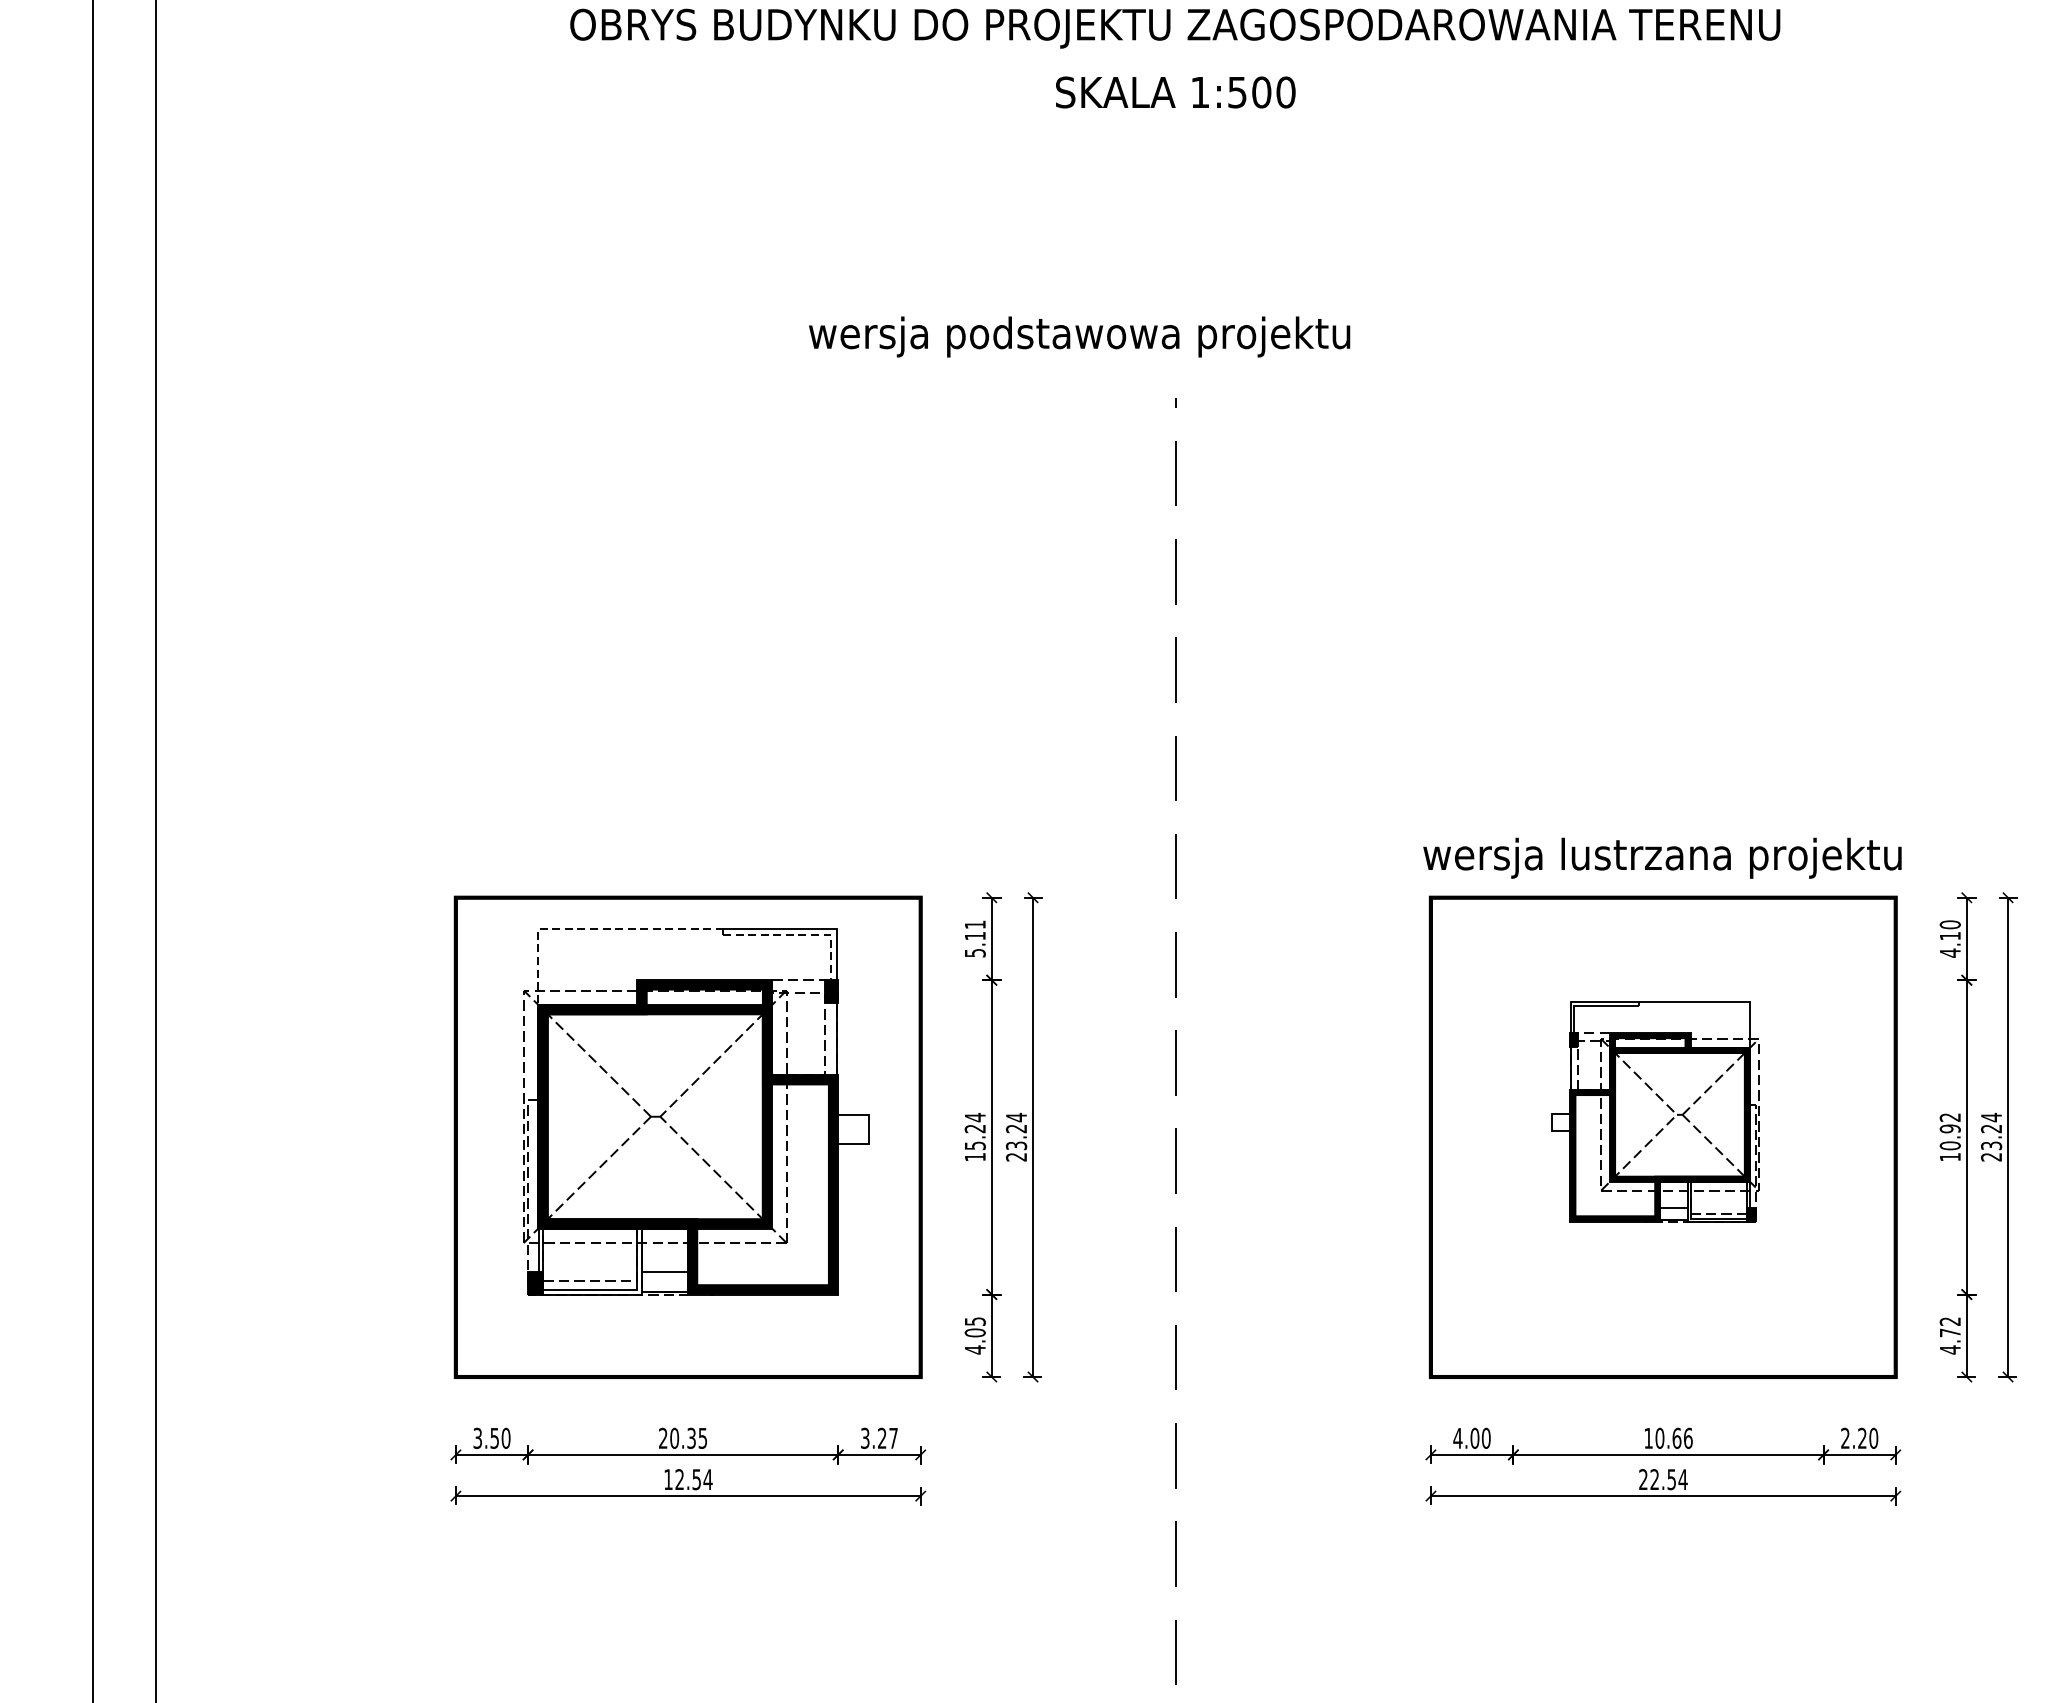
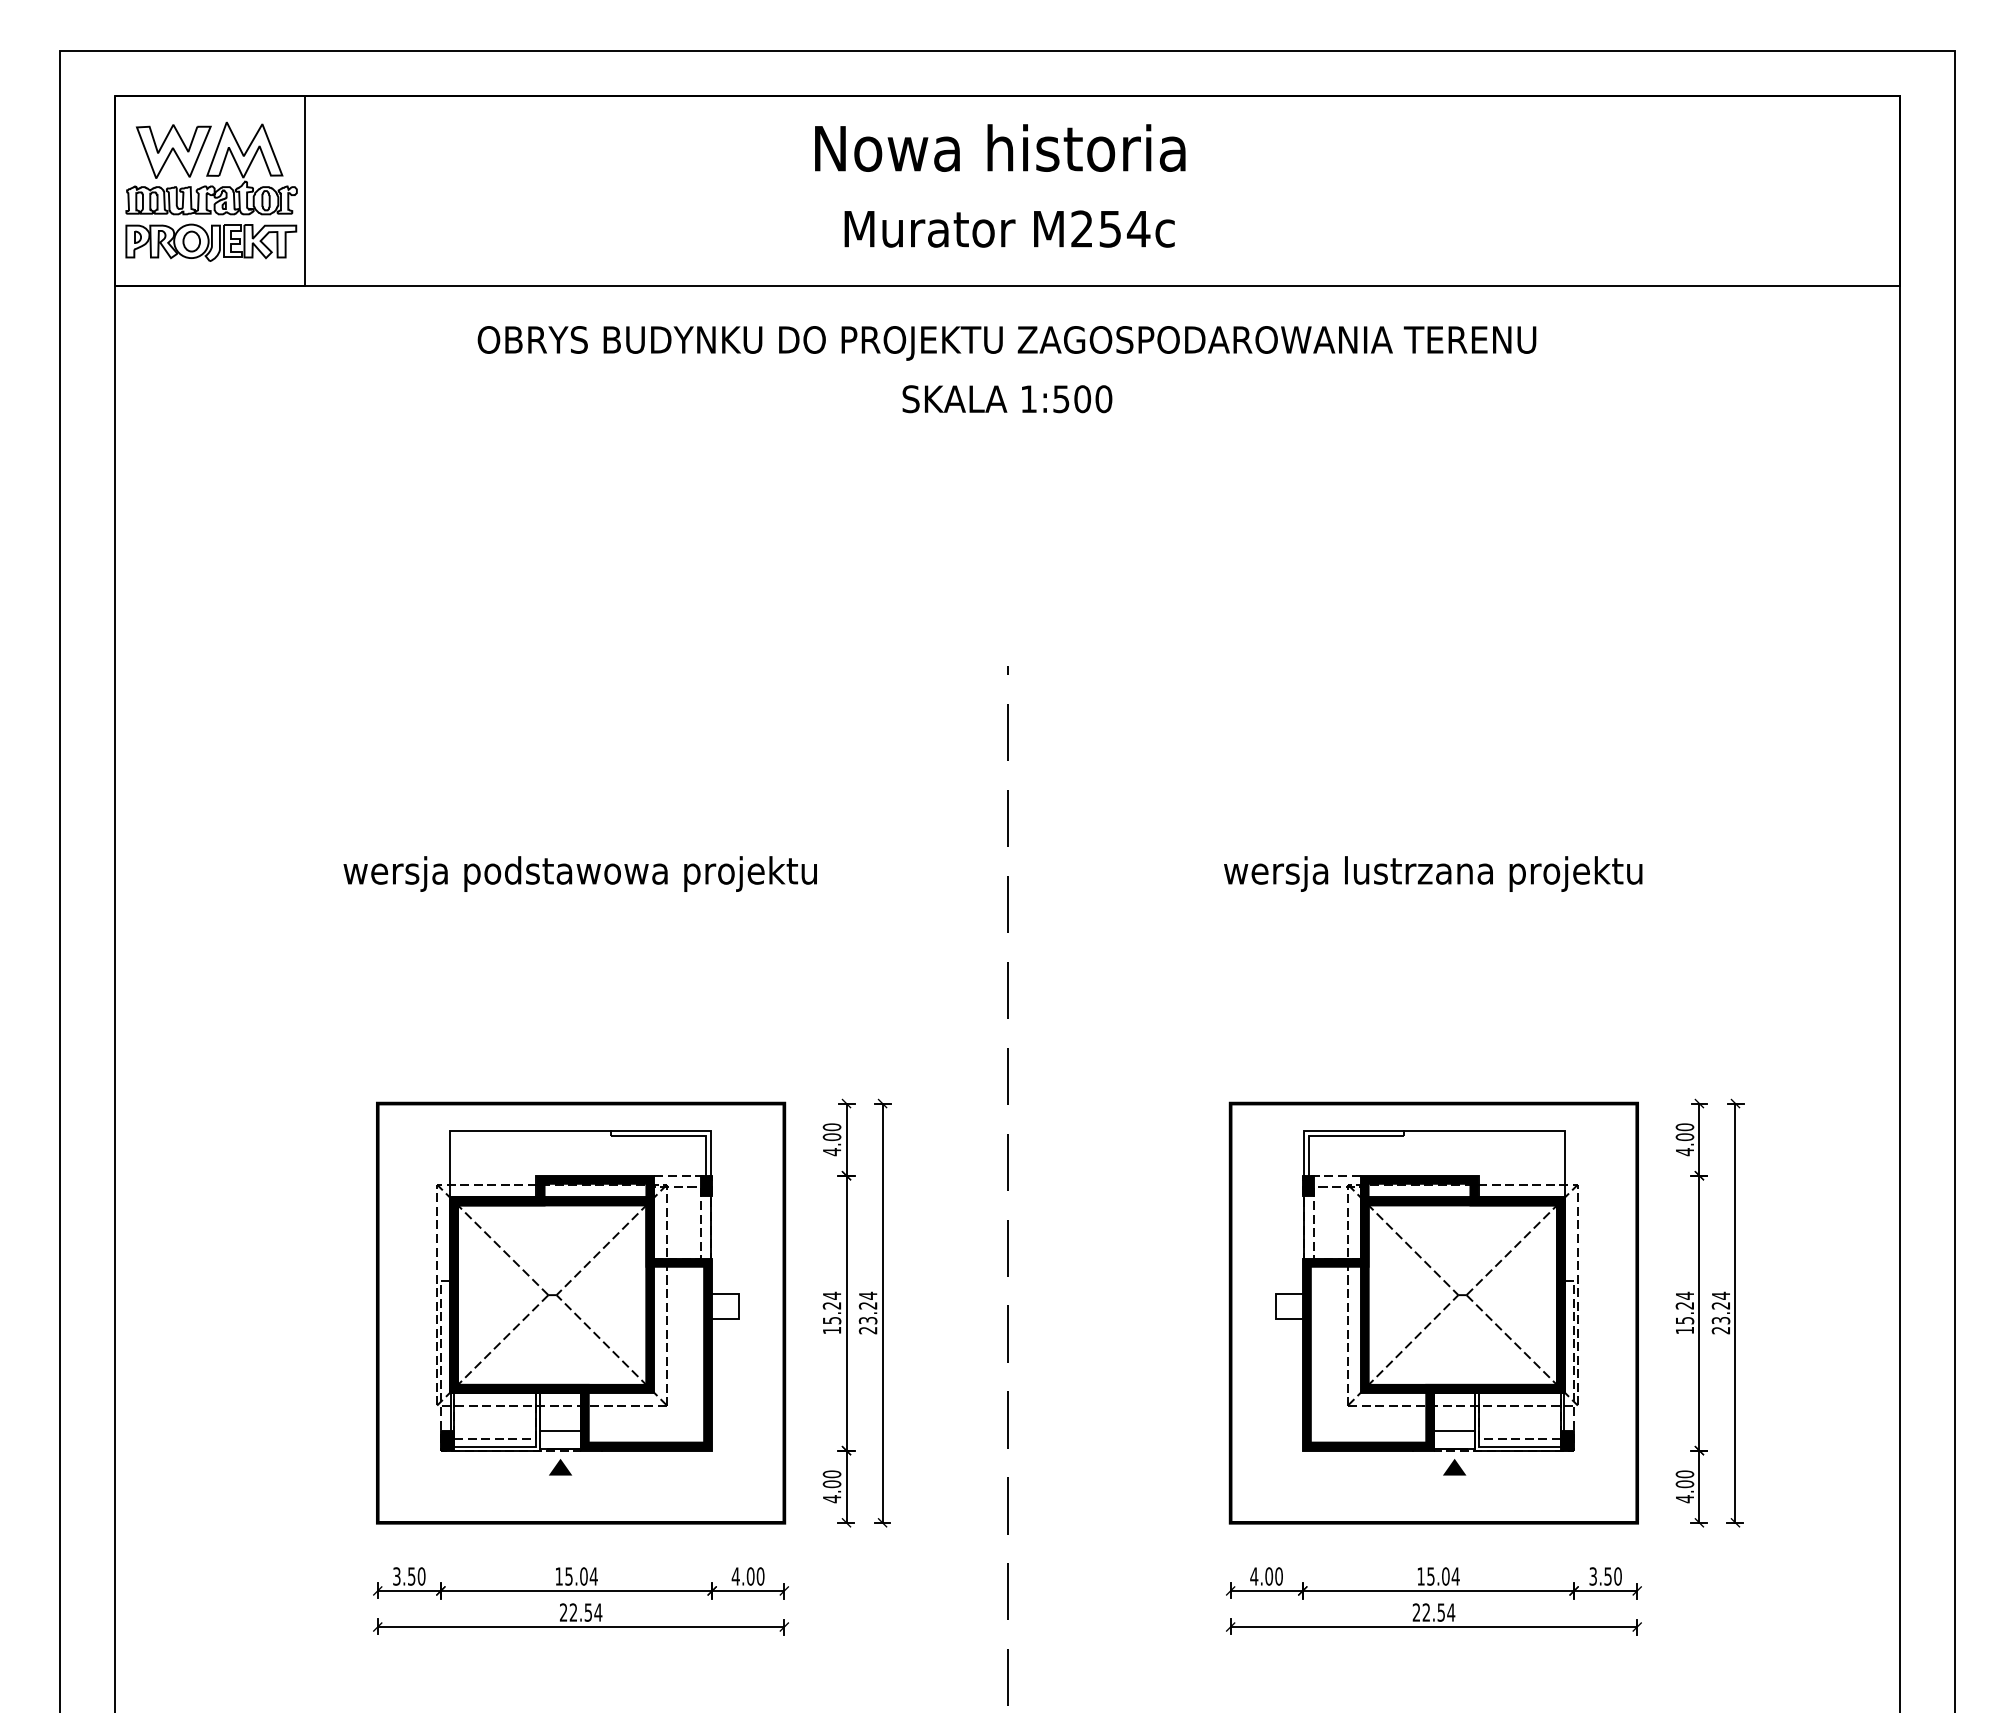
text: (1078, 336) -> (579, 873), moved
text: (1662, 857) -> (1433, 873), moved
line: (591, 928) -> (496, 1130), dashed -> solid
line: (800, 935) -> (679, 1136), dashed -> solid
text: (1949, 936) -> (1684, 1137), 4.10 -> 4.00
text: (974, 938) -> (831, 1139), 5.11 -> 4.00
part: (1654, 1111) -> (1426, 1290), size x1.67
text: (1949, 1130) -> (1684, 1307), 10.92 -> 15.24
fill: (664, 1312) -> (560, 1466), added
fill: (1686, 1312) -> (1454, 1466), added
text: (974, 1321) -> (831, 1474), 4.05 -> 4.00
text: (1949, 1327) -> (1684, 1479), 4.72 -> 4.00
text: (683, 1438) -> (576, 1576), 20.35 -> 15.04
text: (878, 1438) -> (747, 1576), 3.27 -> 4.00
text: (1674, 1438) -> (1443, 1576), 10.66 -> 15.04
text: (1853, 1438) -> (1600, 1576), 2.20 -> 3.50
text: (668, 1479) -> (563, 1612), 12.54 -> 22.54

